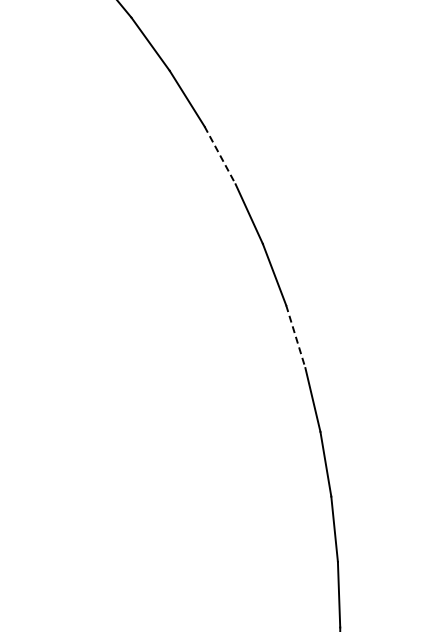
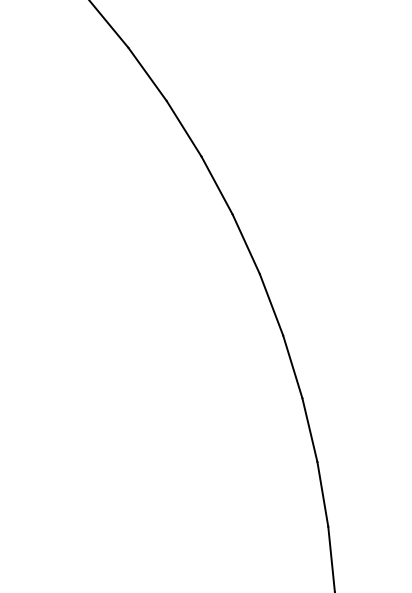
line: (220, 155) -> (217, 185), dashed -> solid
line: (295, 336) -> (292, 366), dashed -> solid

